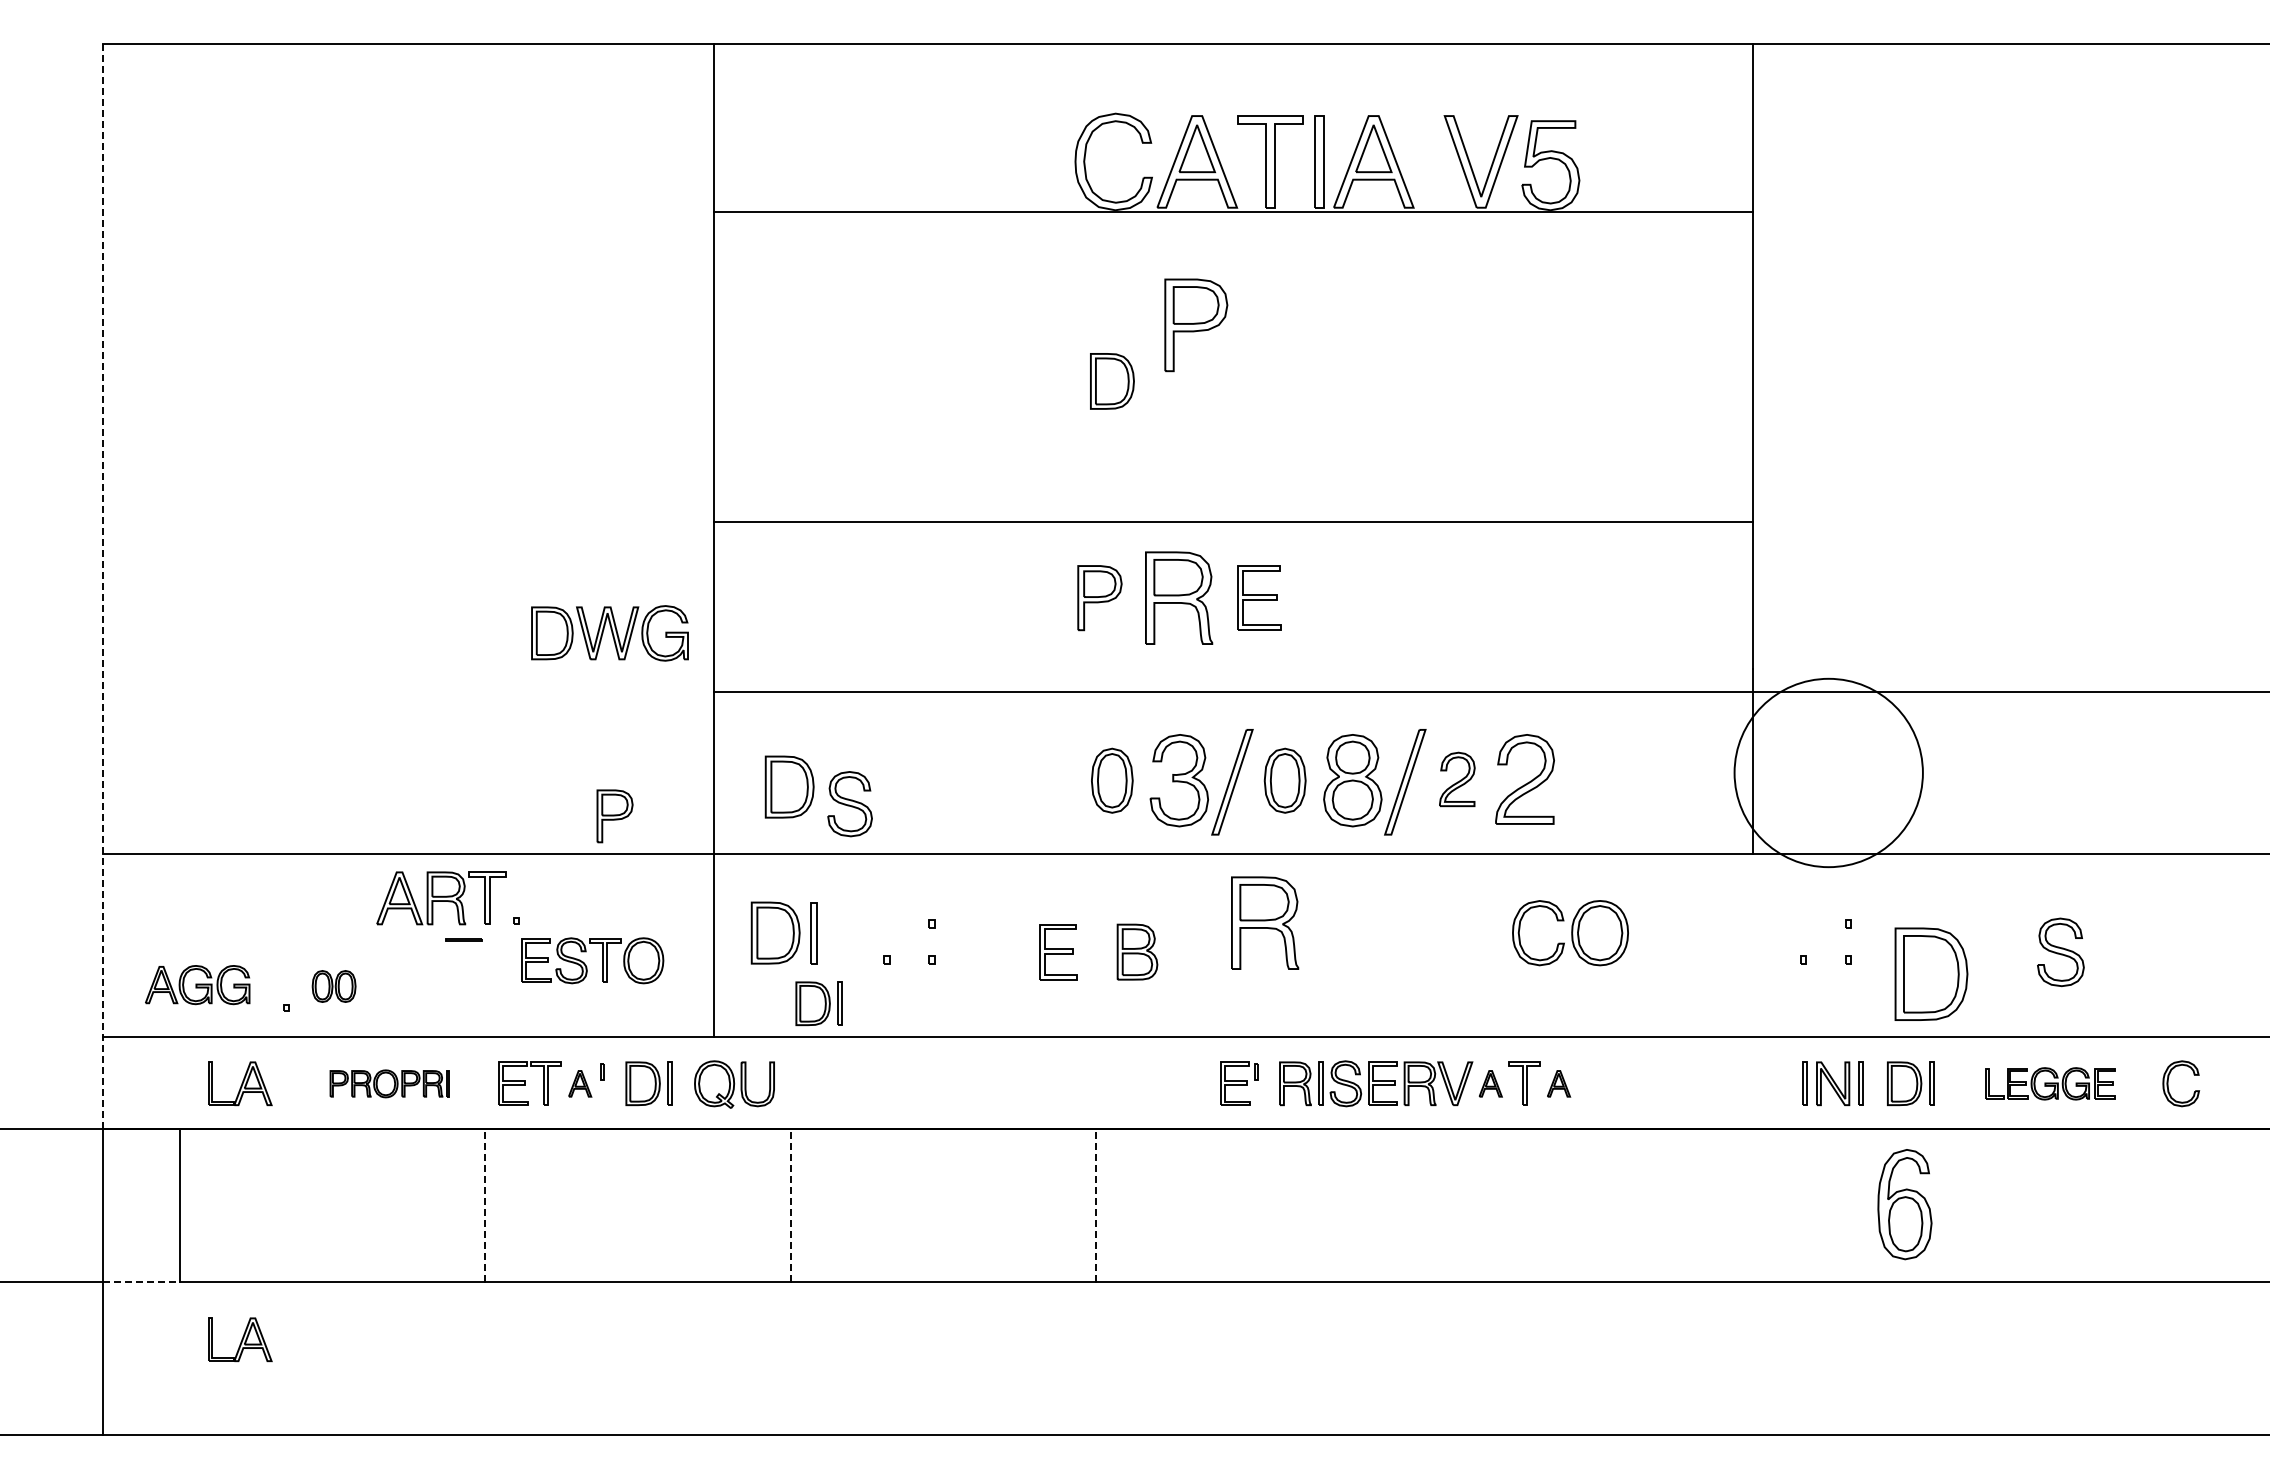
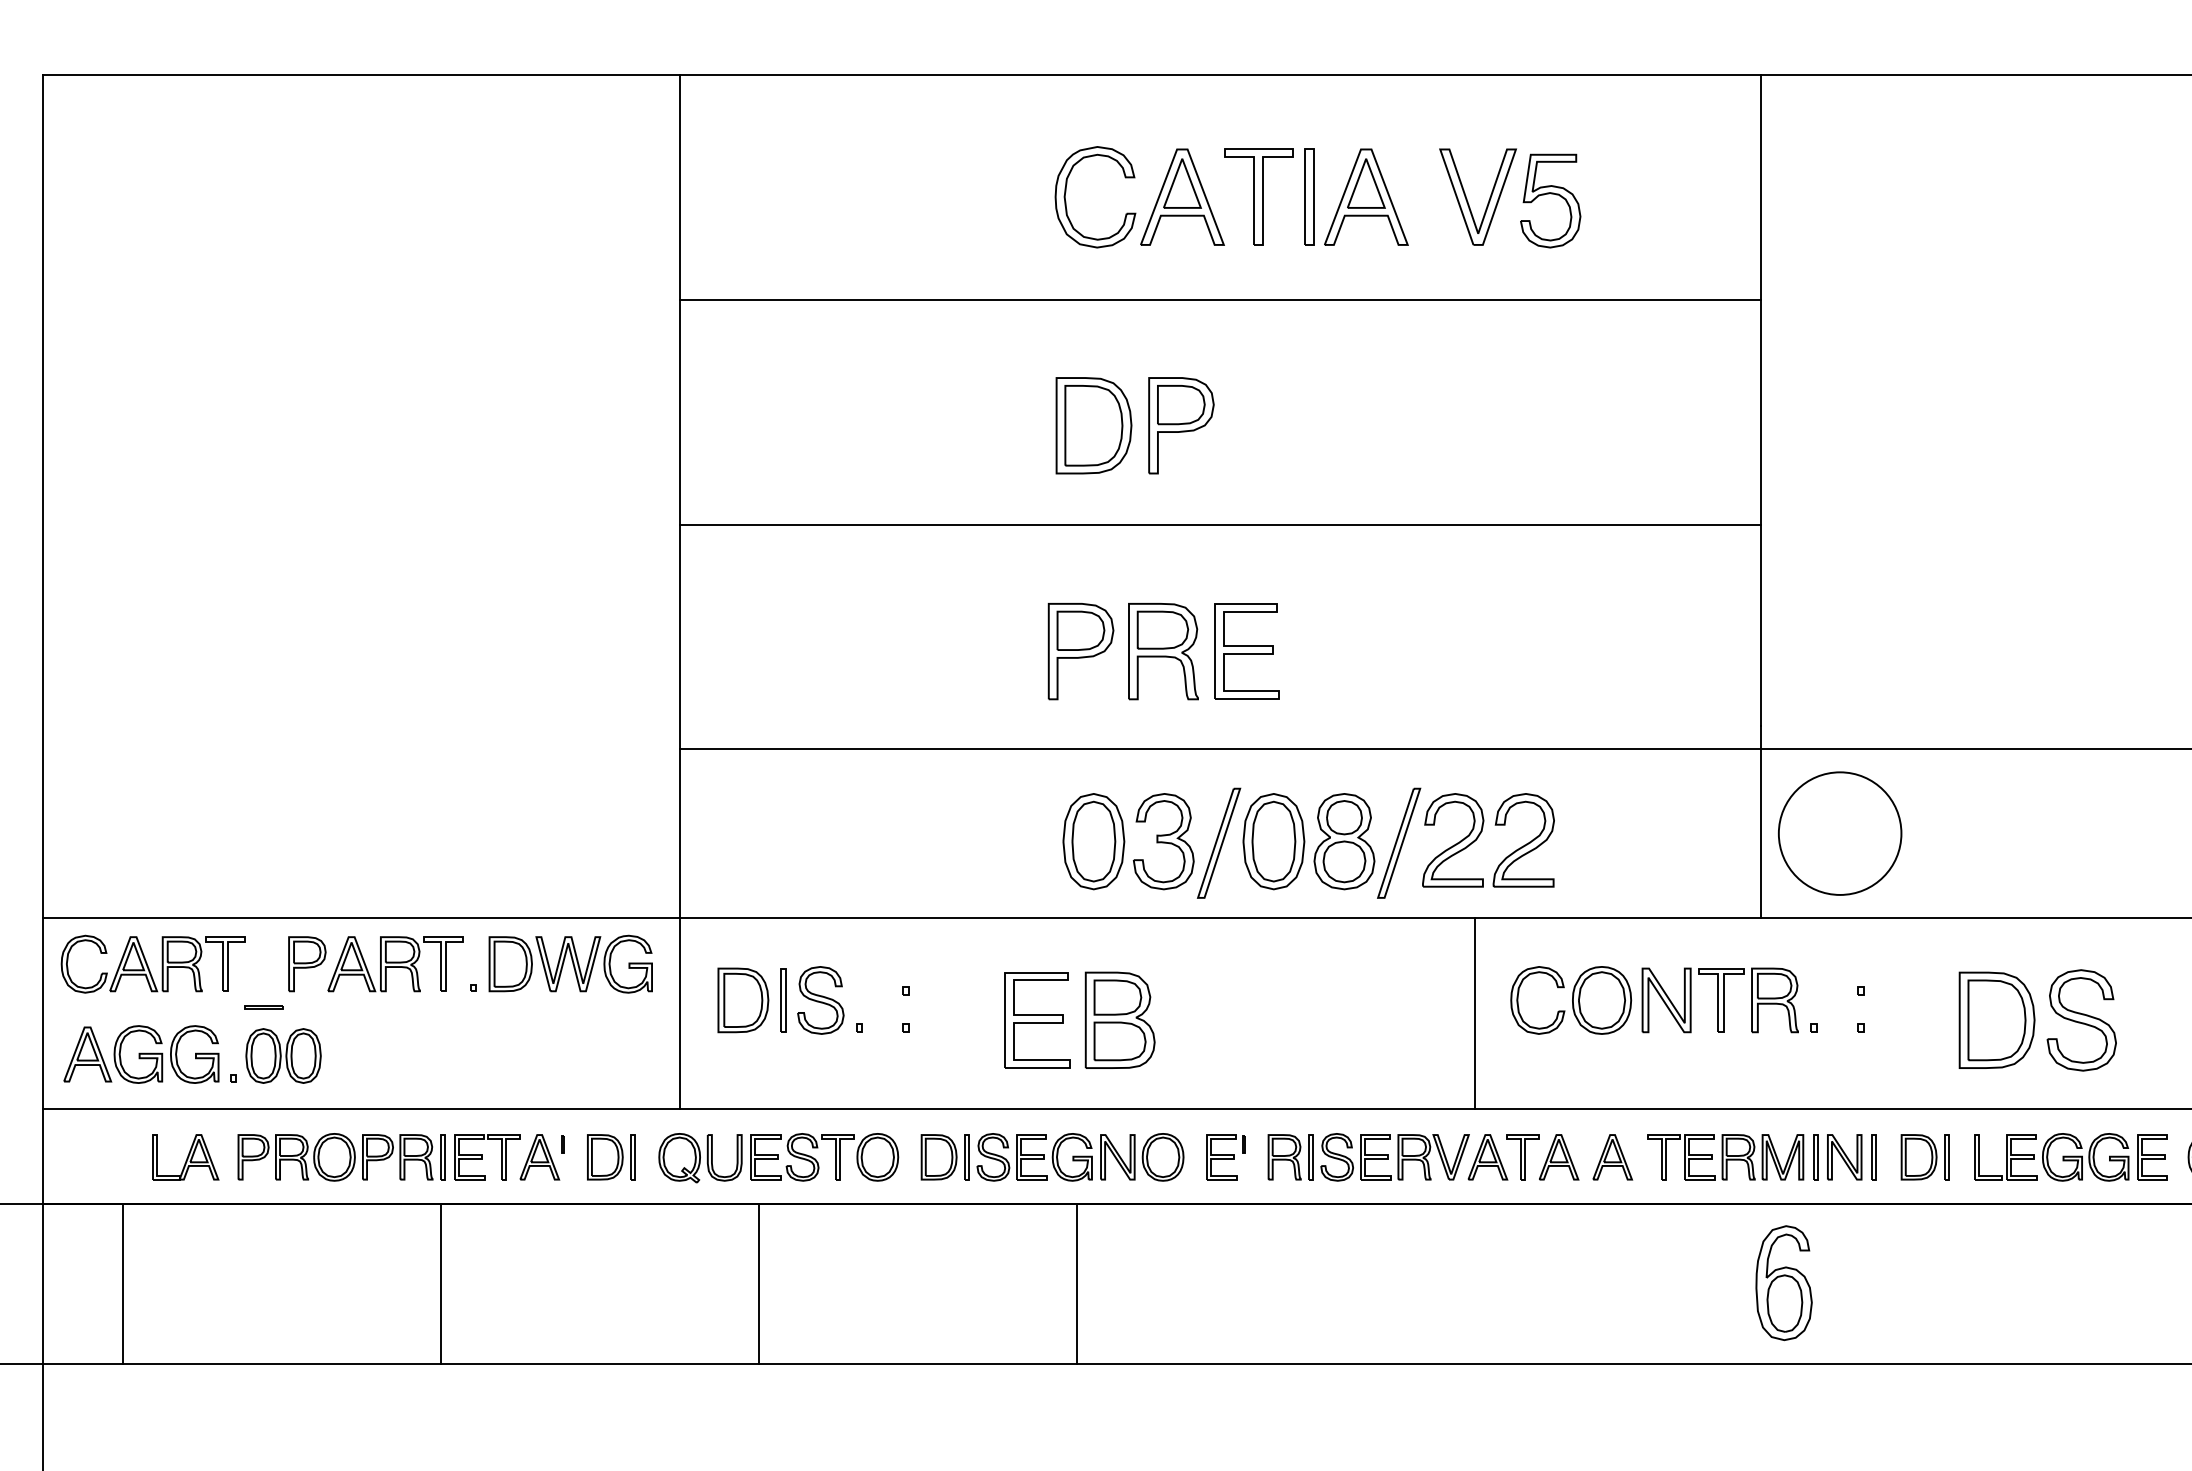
line: (1233, 212) -> (1220, 299), moved
part: (1196, 325) -> (1181, 425), moved
part: (1112, 381) -> (1094, 425), size x1.67
line: (1233, 522) -> (1220, 524), moved
line: (103, 586) -> (43, 639), dashed -> solid
part: (1099, 597) -> (1080, 650), size x1.43
part: (1258, 597) -> (1246, 650), size x1.43
part: (609, 633) -> (570, 964), moved
circle: (1828, 772) -> (1839, 833), size x0.62
part: (1457, 779) -> (1453, 840), size x1.67
part: (1112, 780) -> (1094, 841), size x1.43
part: (1285, 780) -> (1274, 841), size x1.43
part: (789, 786) -> (757, 847), removed
part: (849, 804) -> (820, 1000), moved
part: (614, 816) -> (306, 964), moved
part: (208, 898) -> (152, 964), added
part: (1265, 922) -> (1253, 989), removed
part: (1713, 932) -> (1720, 999), added
line: (463, 939) -> (264, 1007), moved
line: (1478, 945) -> (1475, 1013), added
part: (1057, 951) -> (1036, 1019), size x1.67
part: (1137, 951) -> (1120, 1019), size x1.67
part: (2060, 952) -> (2081, 1020), size x1.43
part: (585, 963) -> (817, 1160), moved
part: (1931, 973) -> (1997, 1019), moved
part: (197, 984) -> (141, 1053), size x1.43
part: (333, 986) -> (282, 1056), size x1.67
part: (818, 1003) -> (787, 1073), removed
part: (389, 1083) -> (341, 1157), size x1.67
part: (579, 1083) -> (539, 1157), size x1.67
part: (1072, 1083) -> (1052, 1157), added
part: (1490, 1083) -> (1487, 1157), size x1.67
part: (1558, 1083) -> (1558, 1157), size x1.67
part: (1610, 1083) -> (1612, 1157), added
part: (1718, 1083) -> (1725, 1157), added
part: (2050, 1083) -> (2071, 1157), size x1.43
line: (485, 1204) -> (441, 1283), dashed -> solid
line: (790, 1204) -> (758, 1283), dashed -> solid
line: (1096, 1204) -> (1077, 1283), dashed -> solid
part: (1904, 1204) -> (1783, 1283), moved
line: (142, 1281) -> (83, 1363), dashed -> solid
part: (240, 1339) -> (185, 1423), removed

